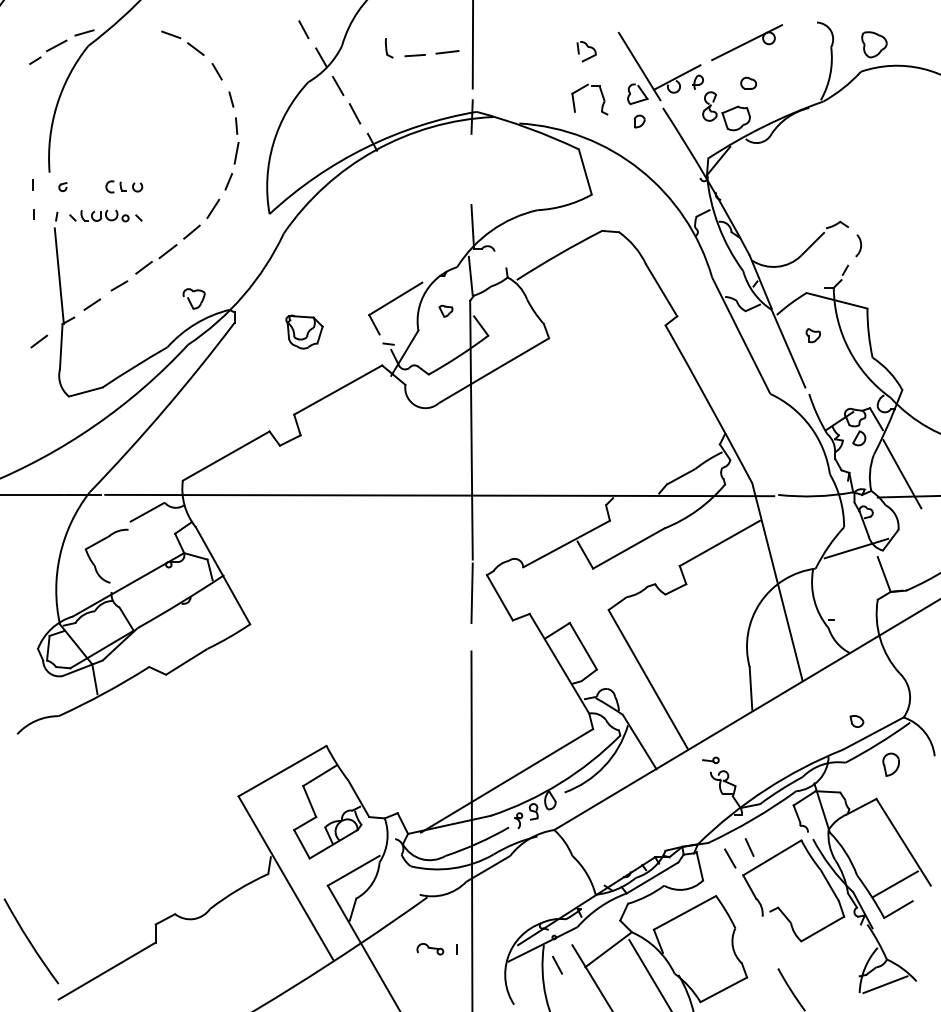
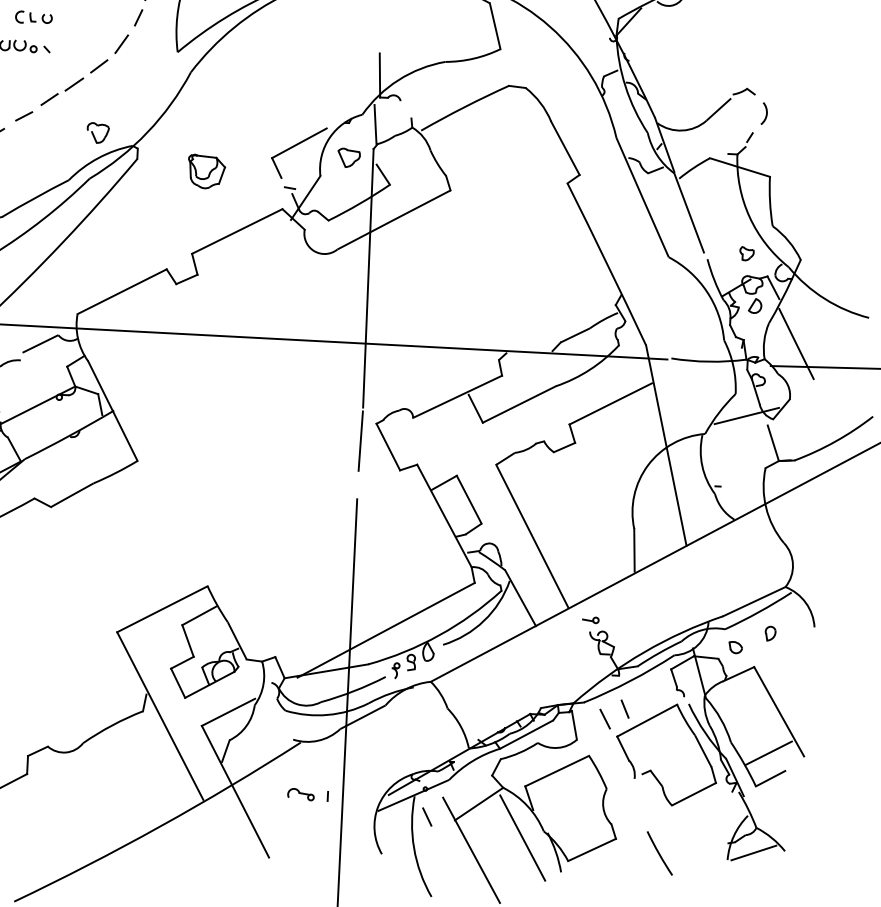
part: (445, 311) -> (348, 158), size x1.67
part: (812, 335) -> (746, 253), moved
part: (856, 721) -> (735, 647), moved
part: (890, 764) -> (769, 633), size x0.62

